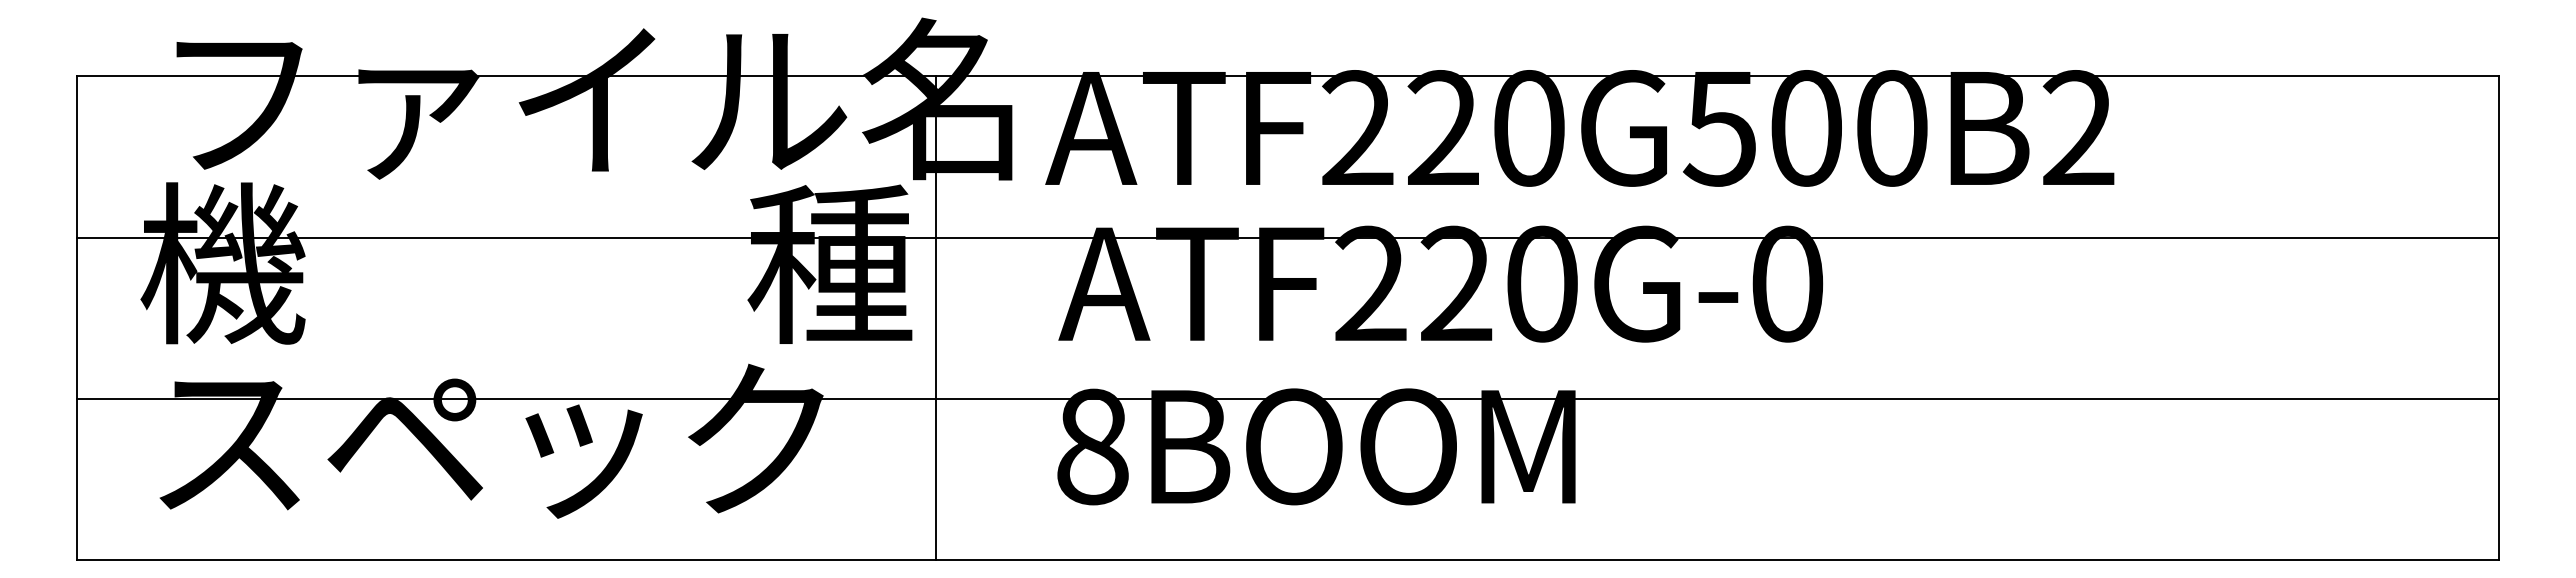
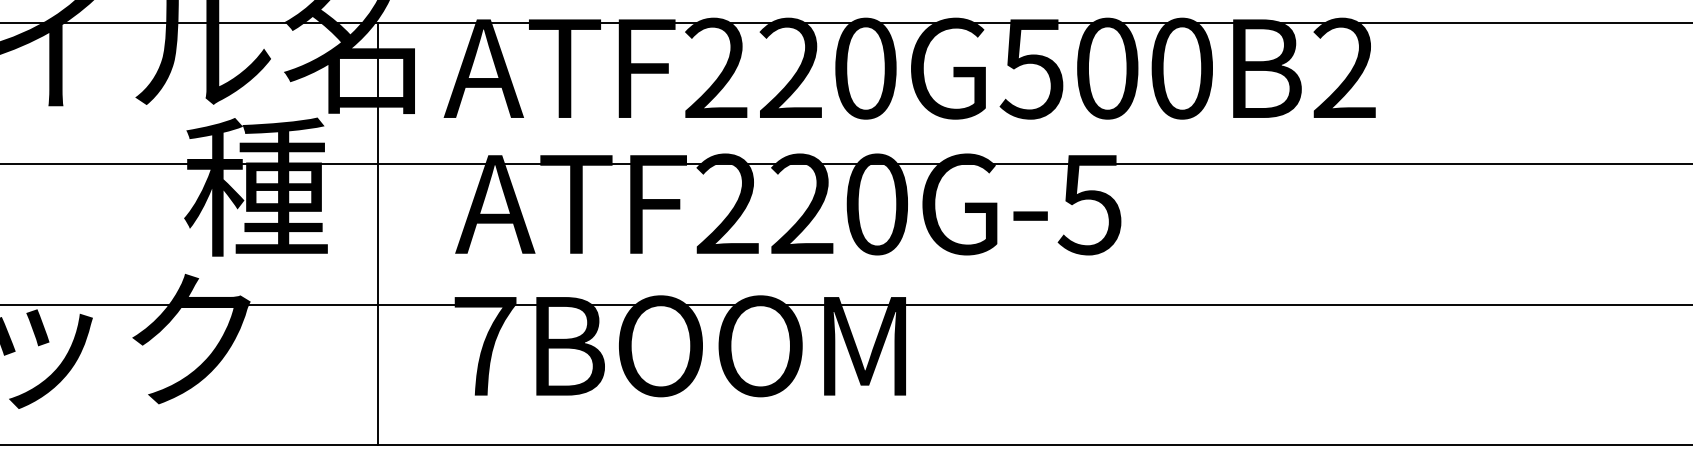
text: (1786, 283) -> (1089, 203), ATF220G-0 -> ATF220G-5
line: (936, 318) -> (377, 234), moved
text: (1092, 446) -> (484, 345), 8BOOM -> 7BOOM

